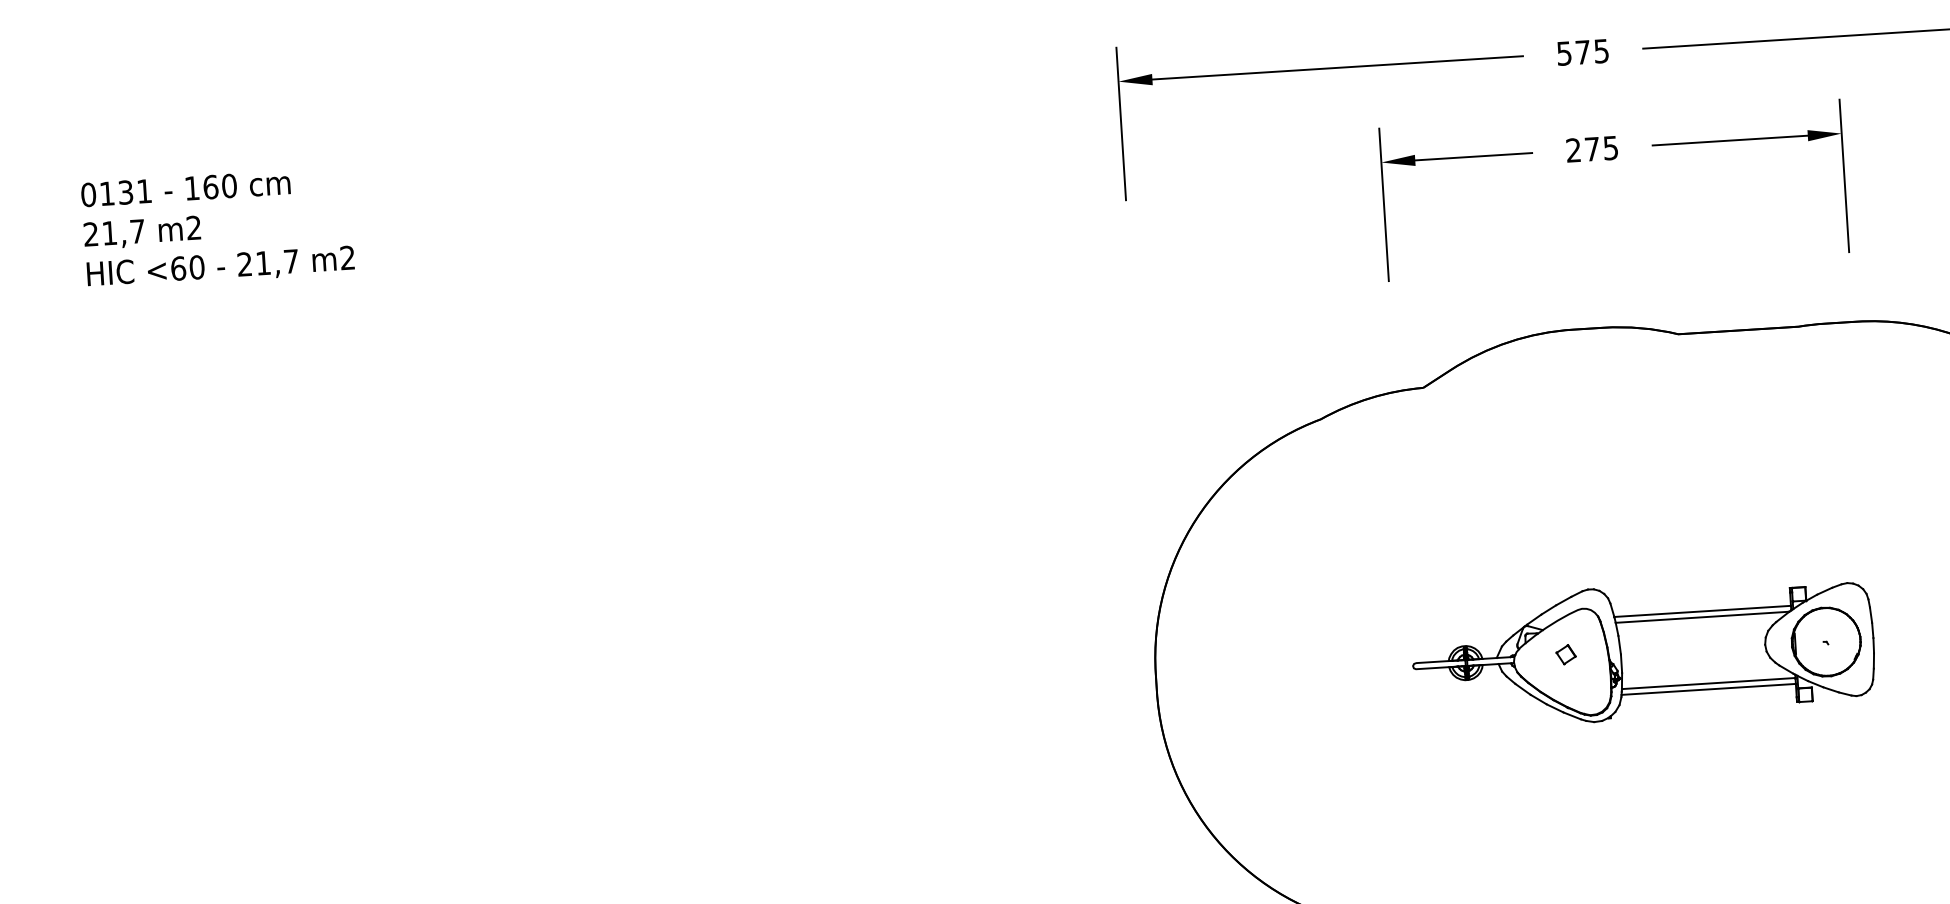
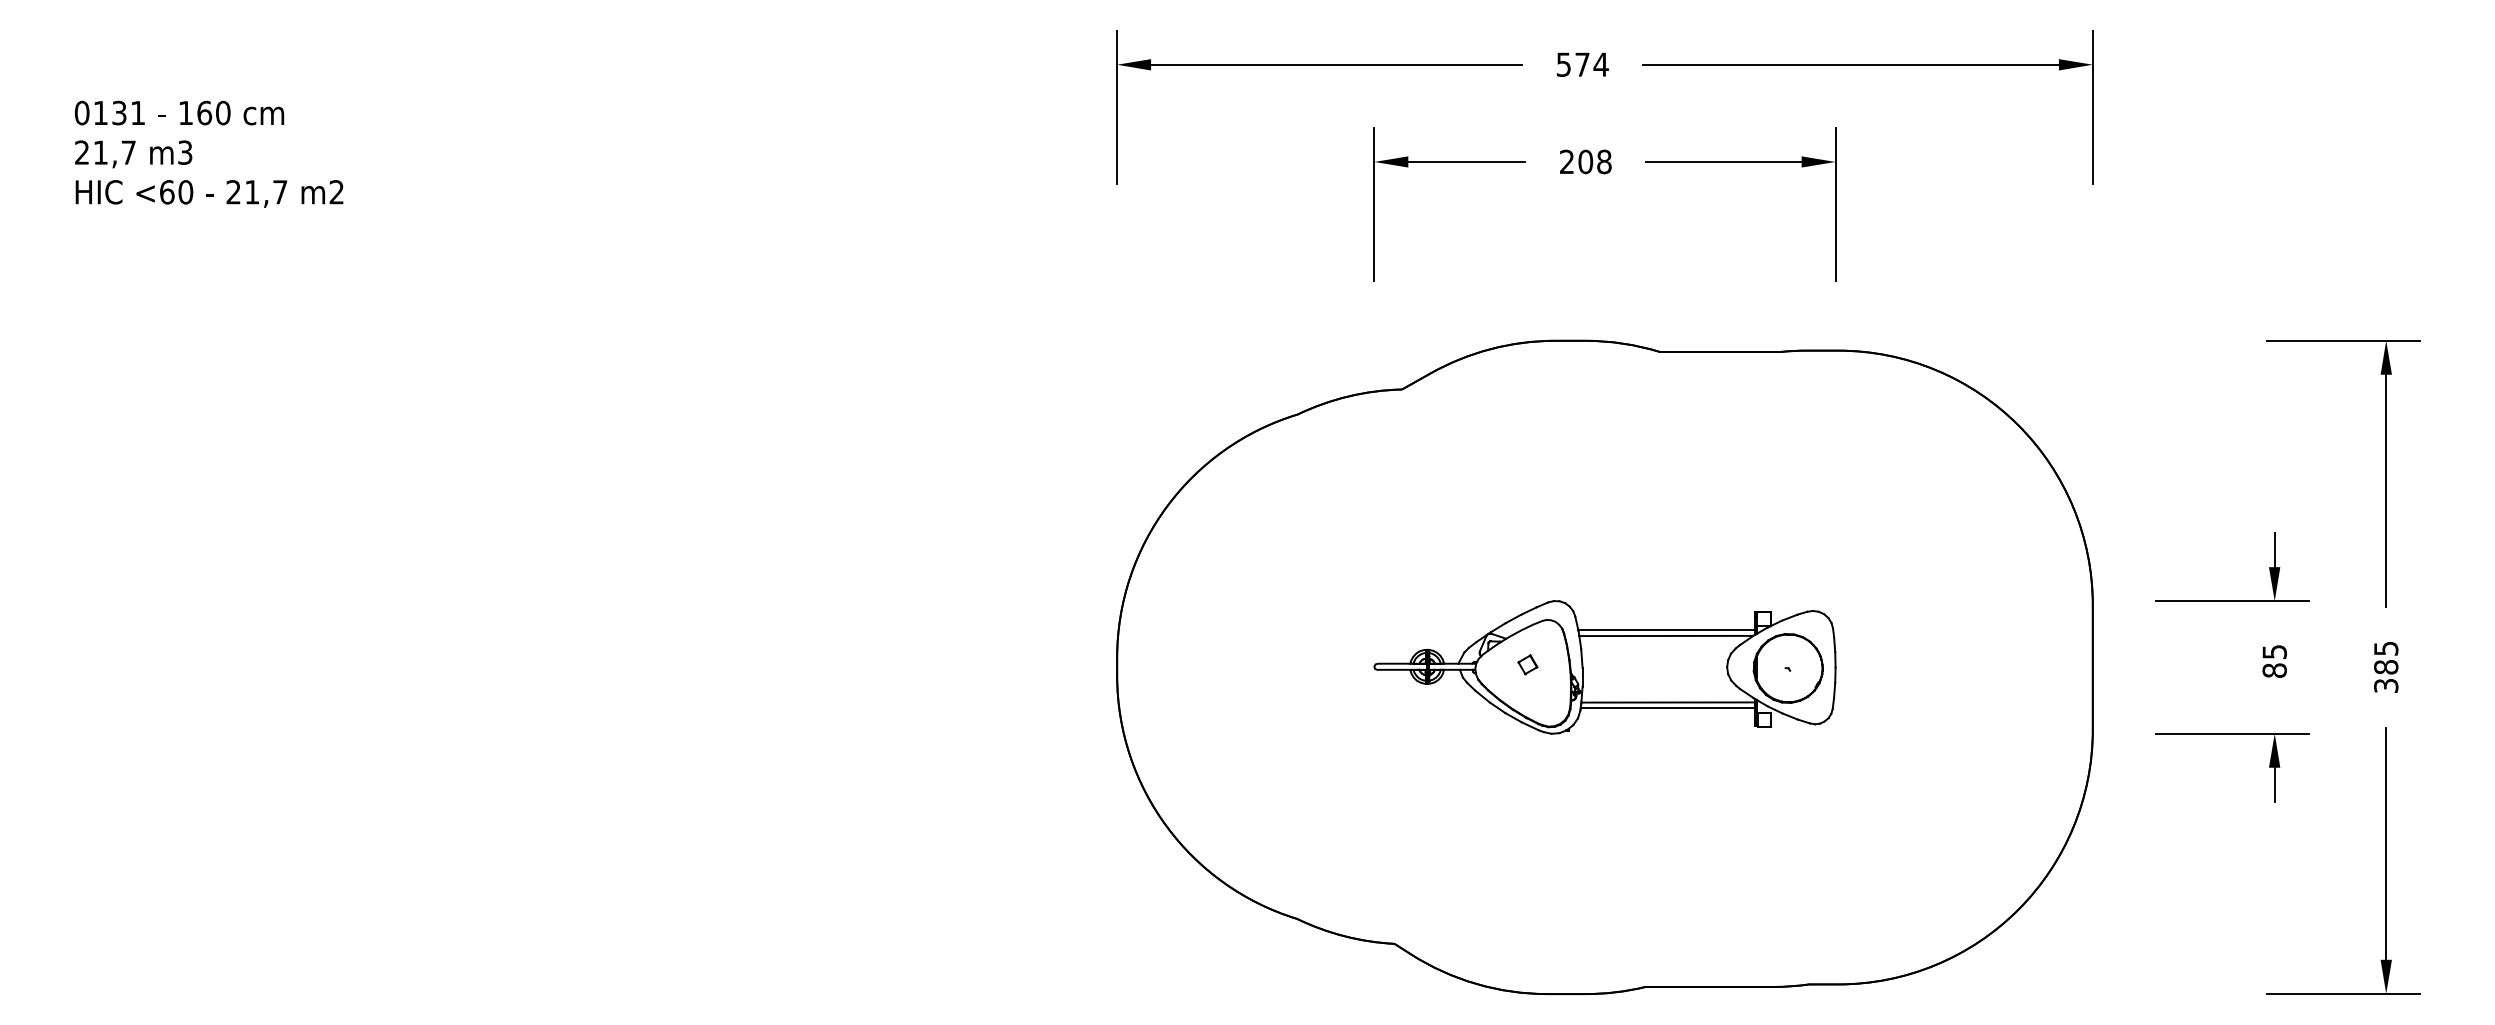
text: (1600, 51) -> (1600, 64), 575 -> 574
text: (1601, 148) -> (1594, 161), 275 -> 208
text: (194, 227) -> (185, 152), m2 -> m3

